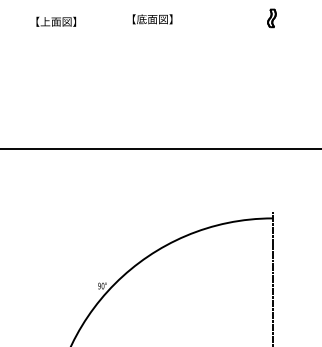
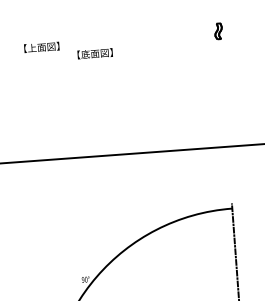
text: (152, 19) -> (95, 53), moved
text: (56, 21) -> (42, 47), moved

